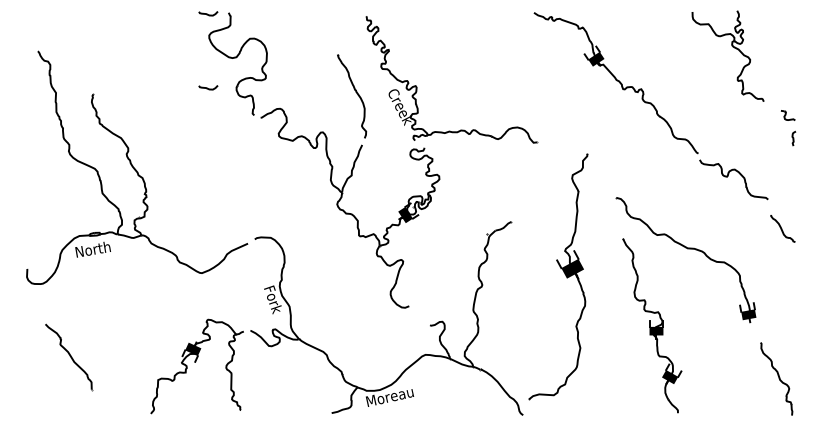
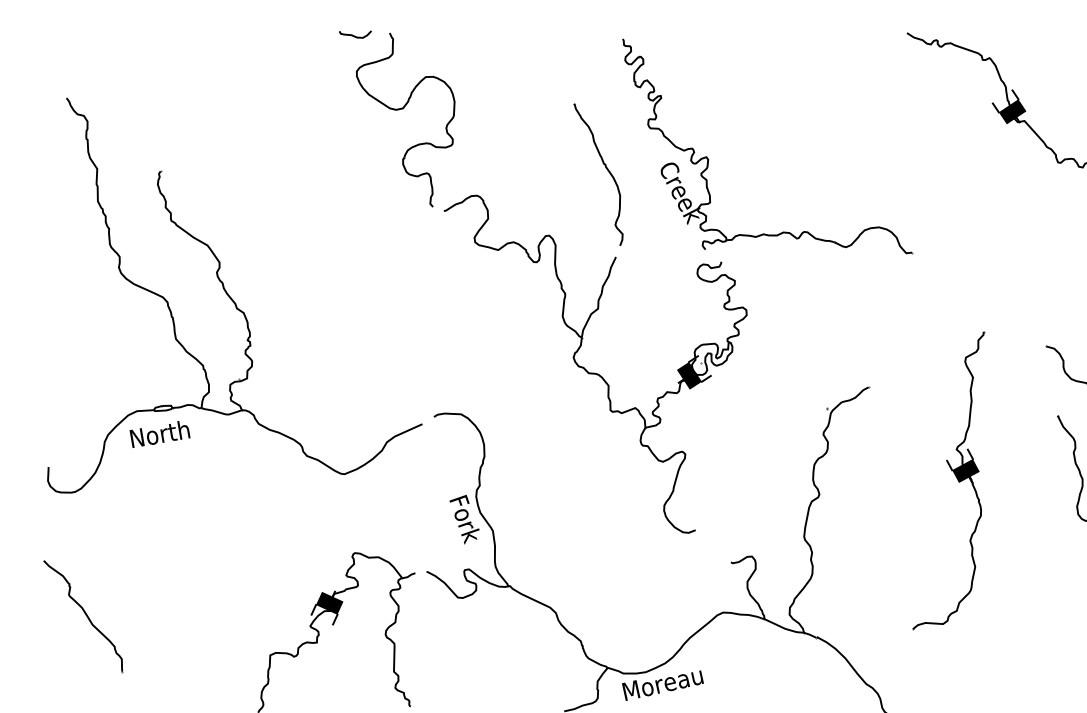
curve: (207, 87) -> (353, 159), removed
part: (558, 277) -> (948, 481), size x0.71
part: (69, 357) -> (84, 617), moved

